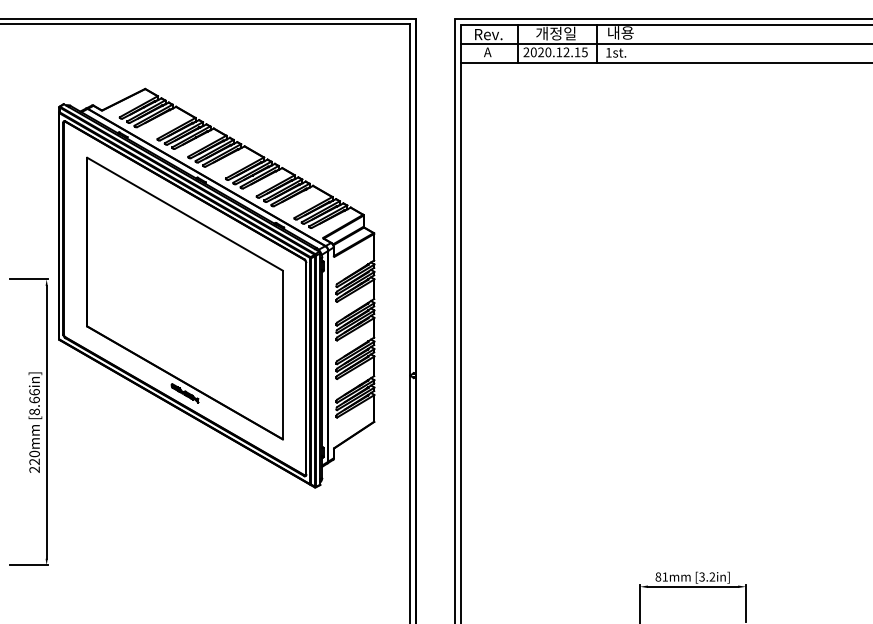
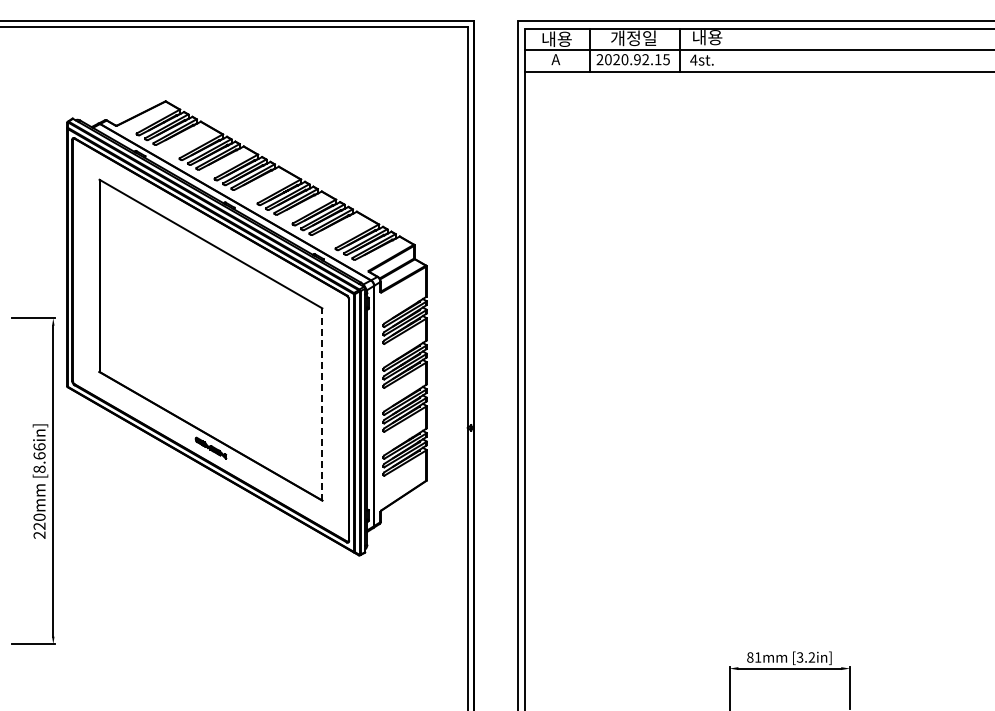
text: (488, 33) -> (556, 38), Rev. -> 내용
text: (559, 52) -> (637, 59), 2020.12.15 -> 2020.92.15
text: (608, 52) -> (693, 59), 1st. -> 4st.
line: (282, 355) -> (322, 404), solid -> dashed

